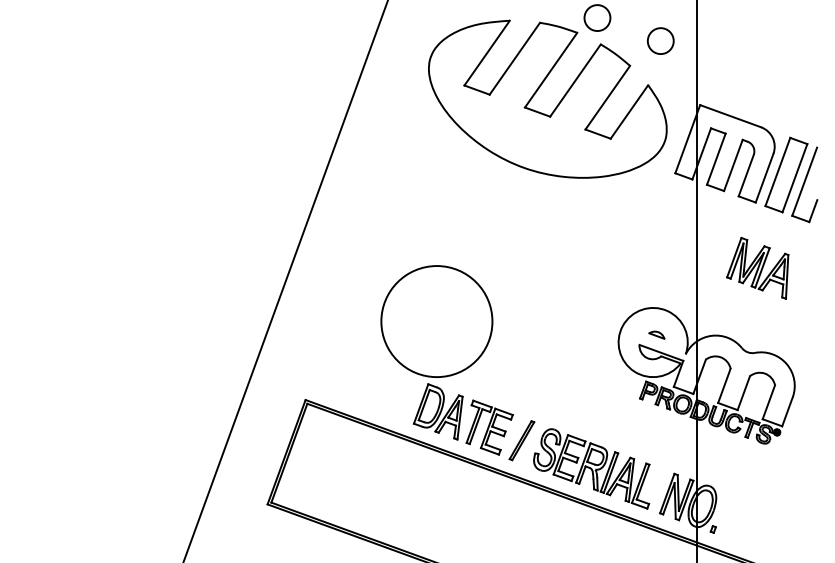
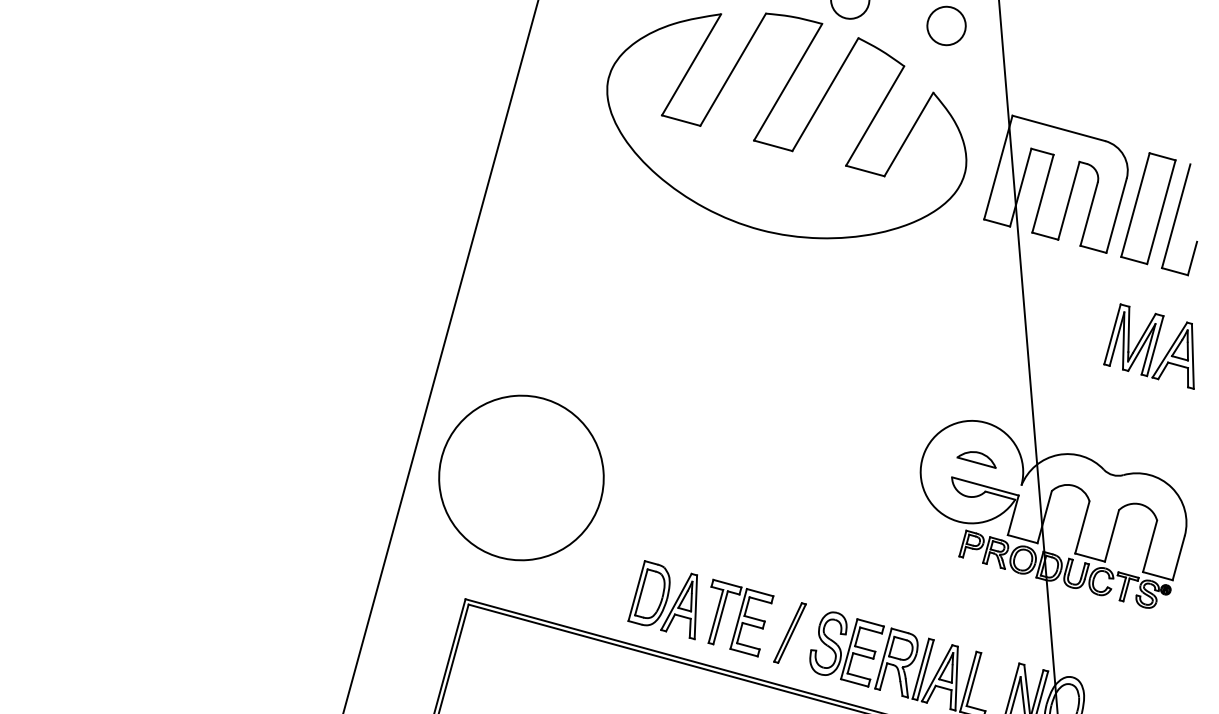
part: (757, 267) -> (1147, 346), moved
circle: (436, 321) -> (520, 477), moved
part: (656, 335) -> (975, 461), size x1.67

